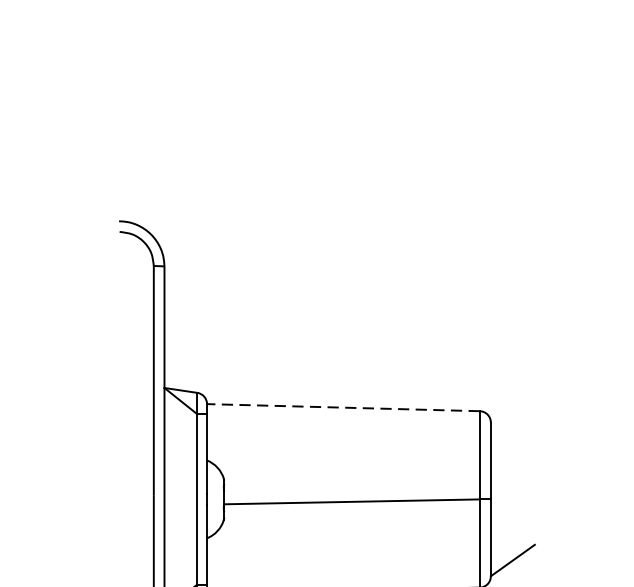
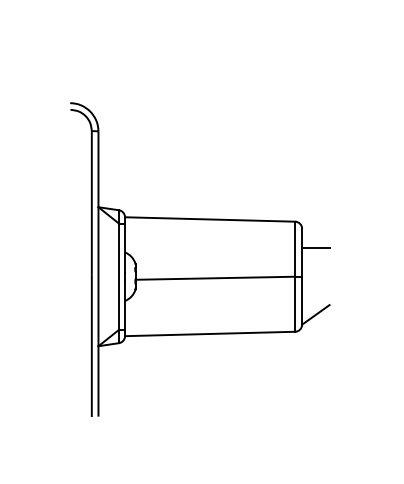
line: (342, 407) -> (209, 219), dashed -> solid
line: (512, 454) -> (315, 248), added

